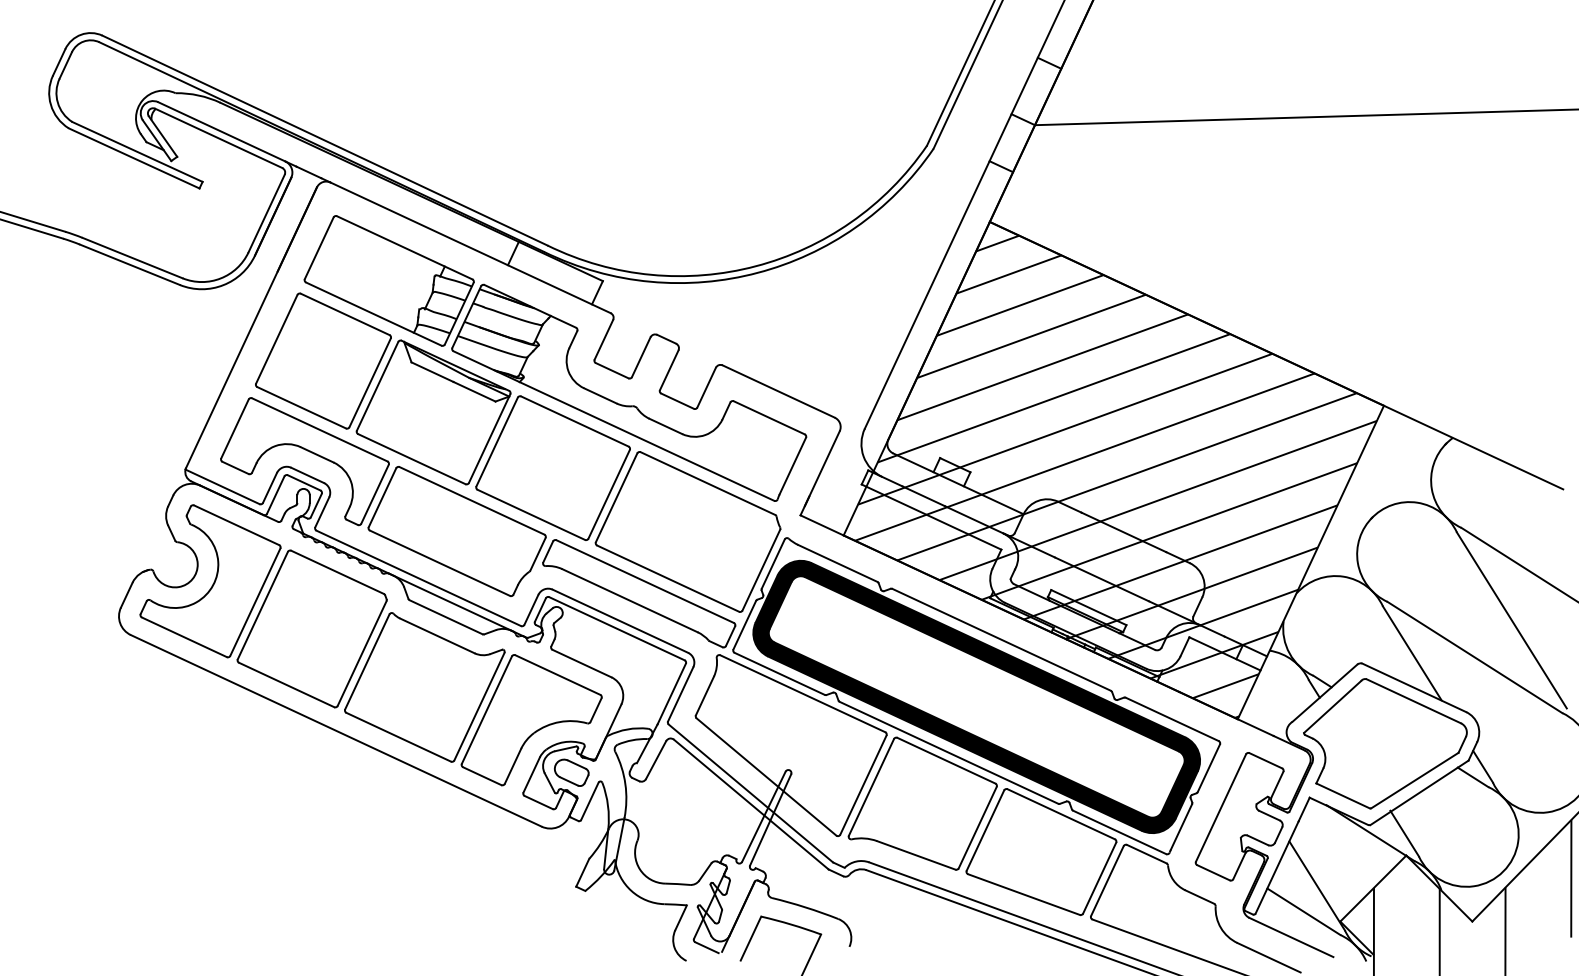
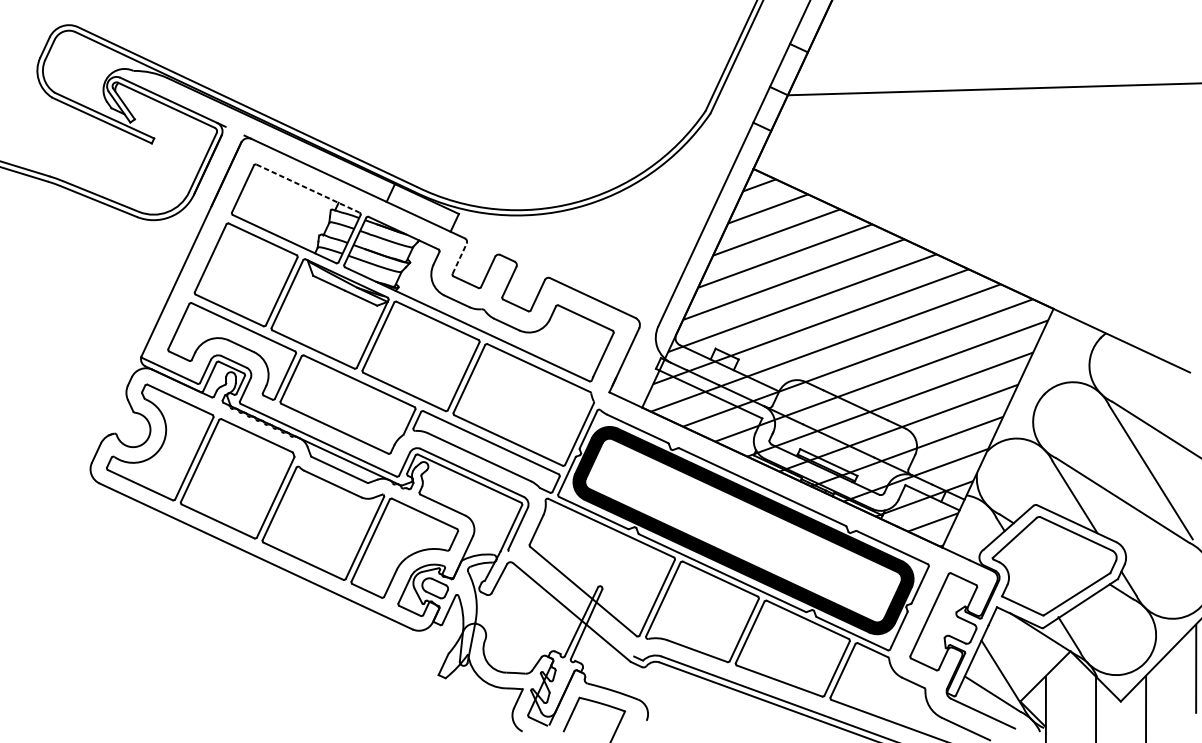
line: (308, 172) -> (234, 131), removed
line: (404, 247) -> (307, 188), solid -> dashed
line: (603, 339) -> (459, 258), solid -> dashed
line: (750, 793) -> (571, 604), removed

